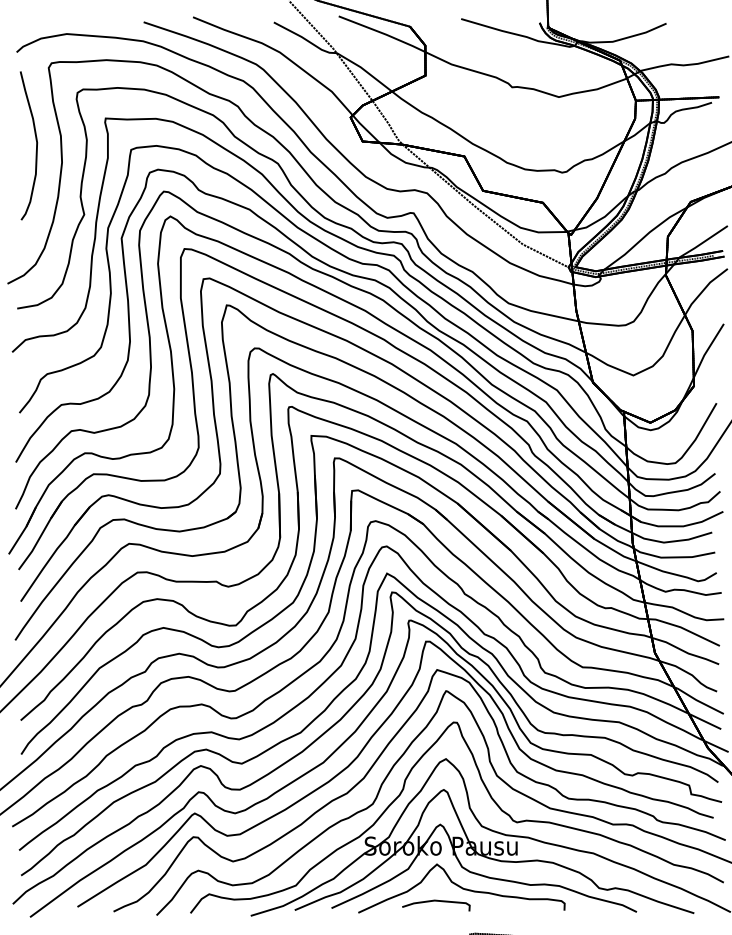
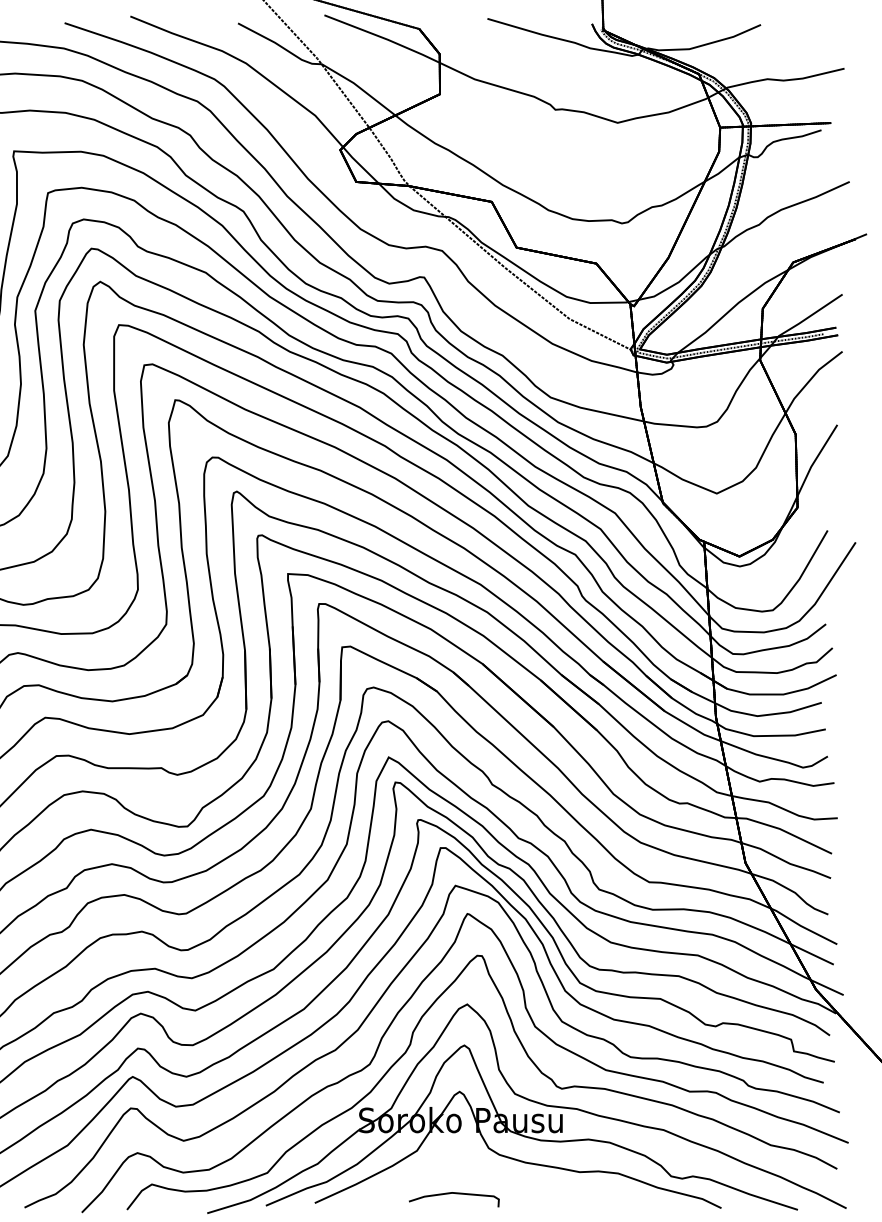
curve: (461, 888) -> (487, 1176), removed

